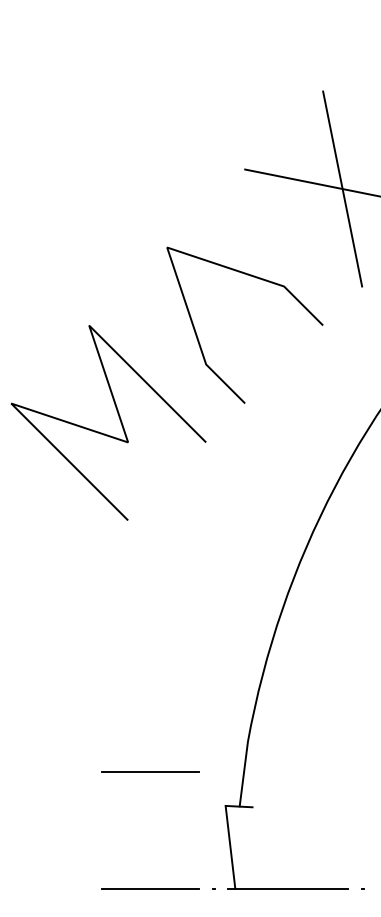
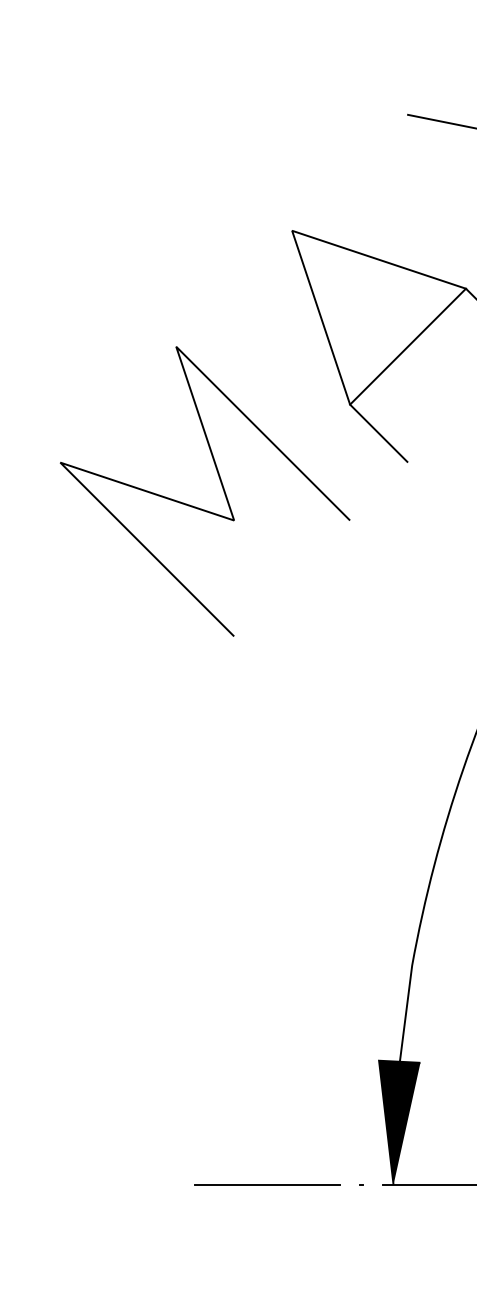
line: (245, 325) -> (408, 346), added
line: (150, 771) -> (267, 1009), removed
fill: (239, 847) -> (399, 1122), added

